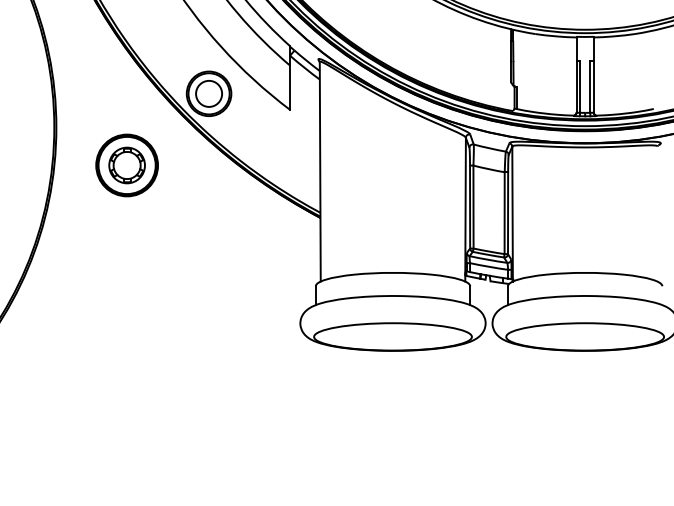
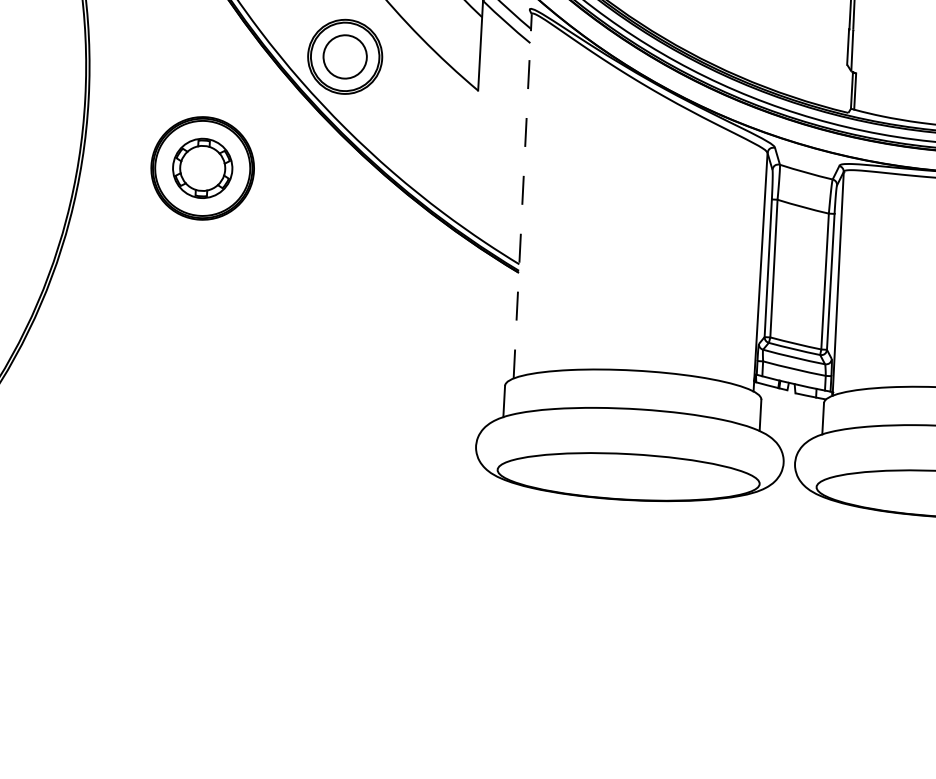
line: (320, 171) -> (523, 195), solid -> dashed

